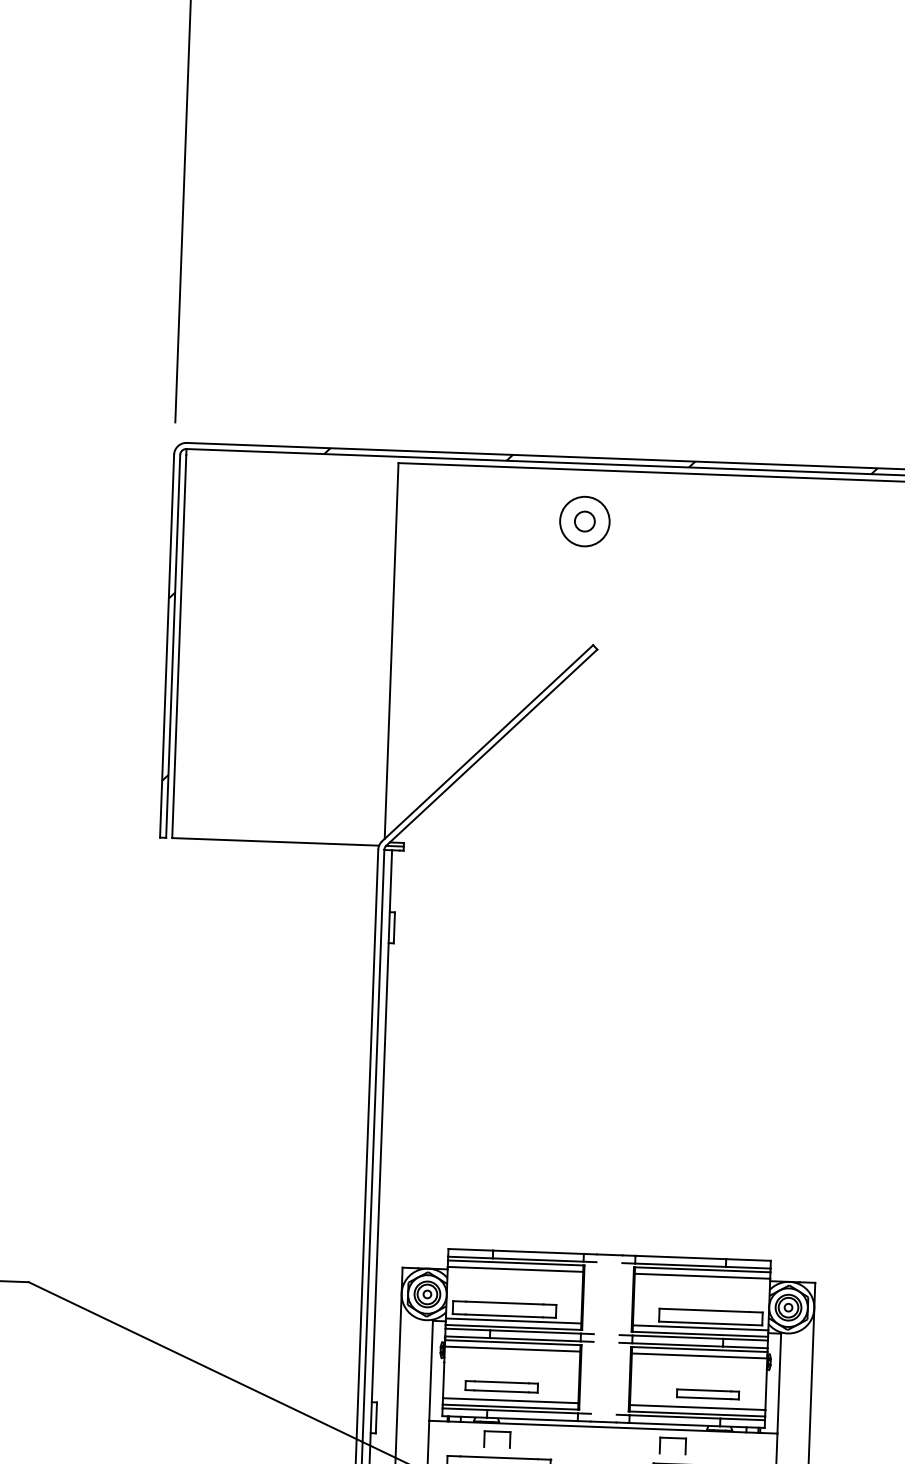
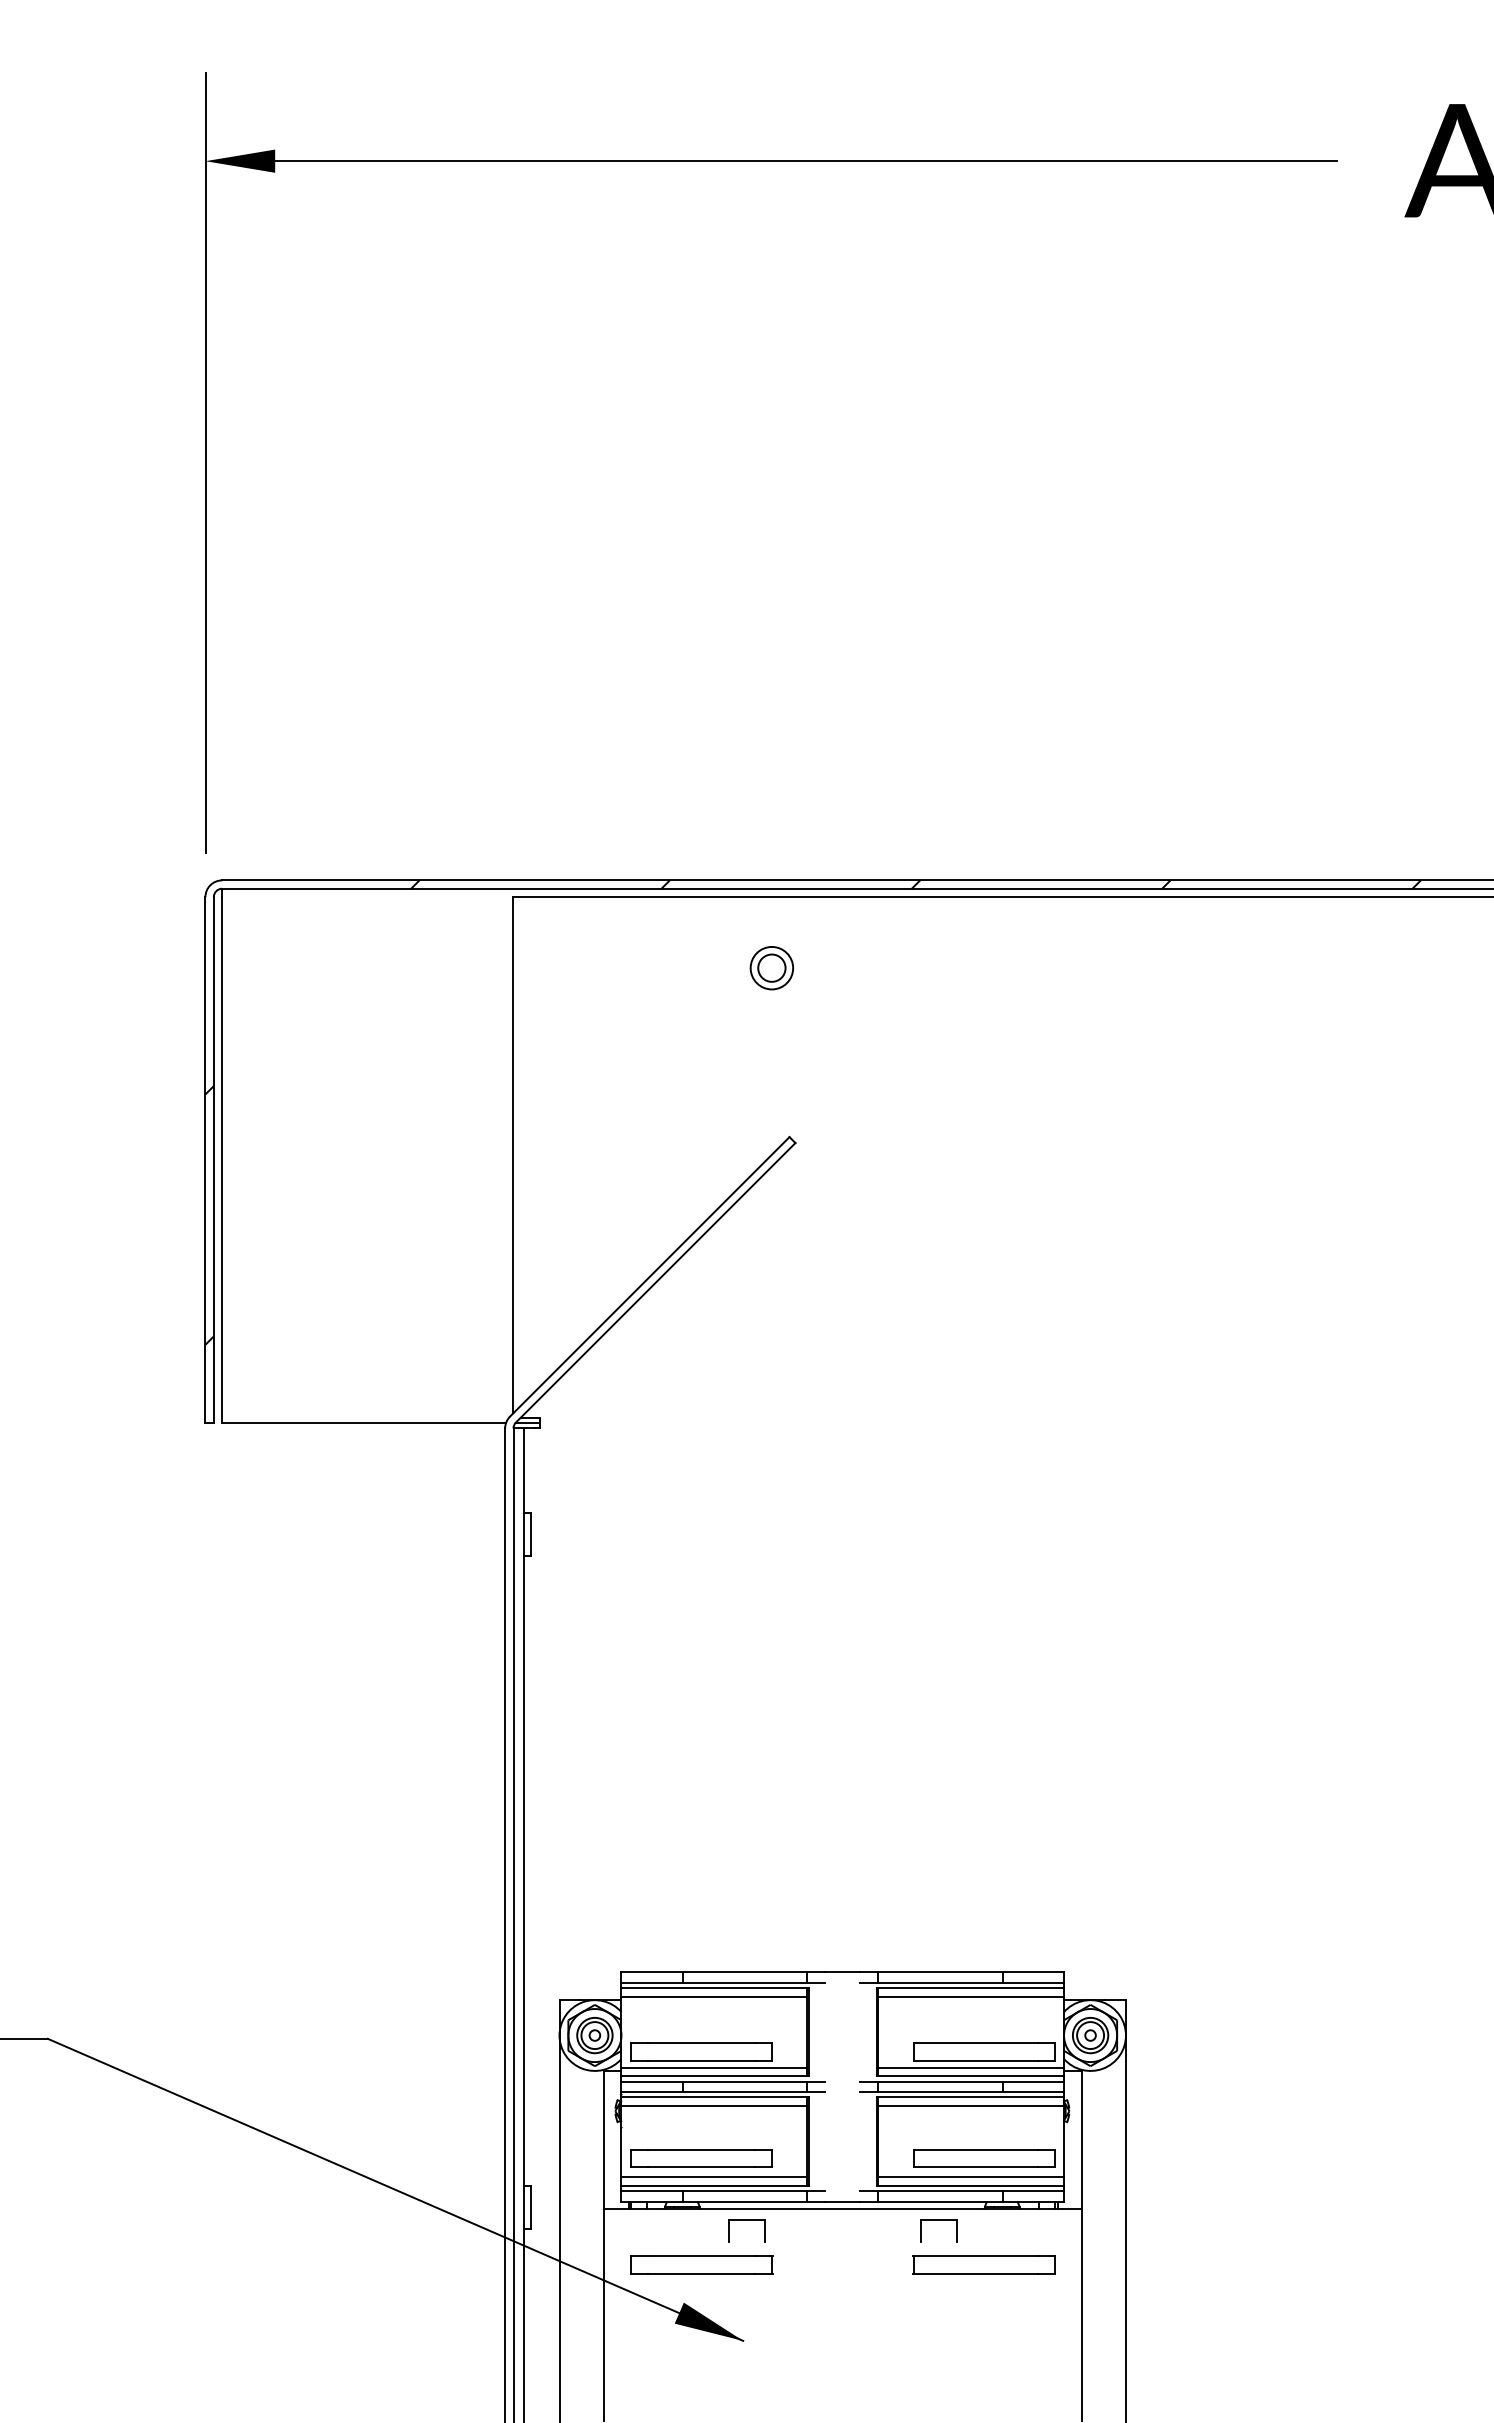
circle: (584, 521) -> (771, 967), size x0.62
part: (501, 1386) -> (701, 2158), size x1.43
part: (707, 1394) -> (984, 2158), size x1.67
part: (497, 1431) -> (746, 2220), moved

